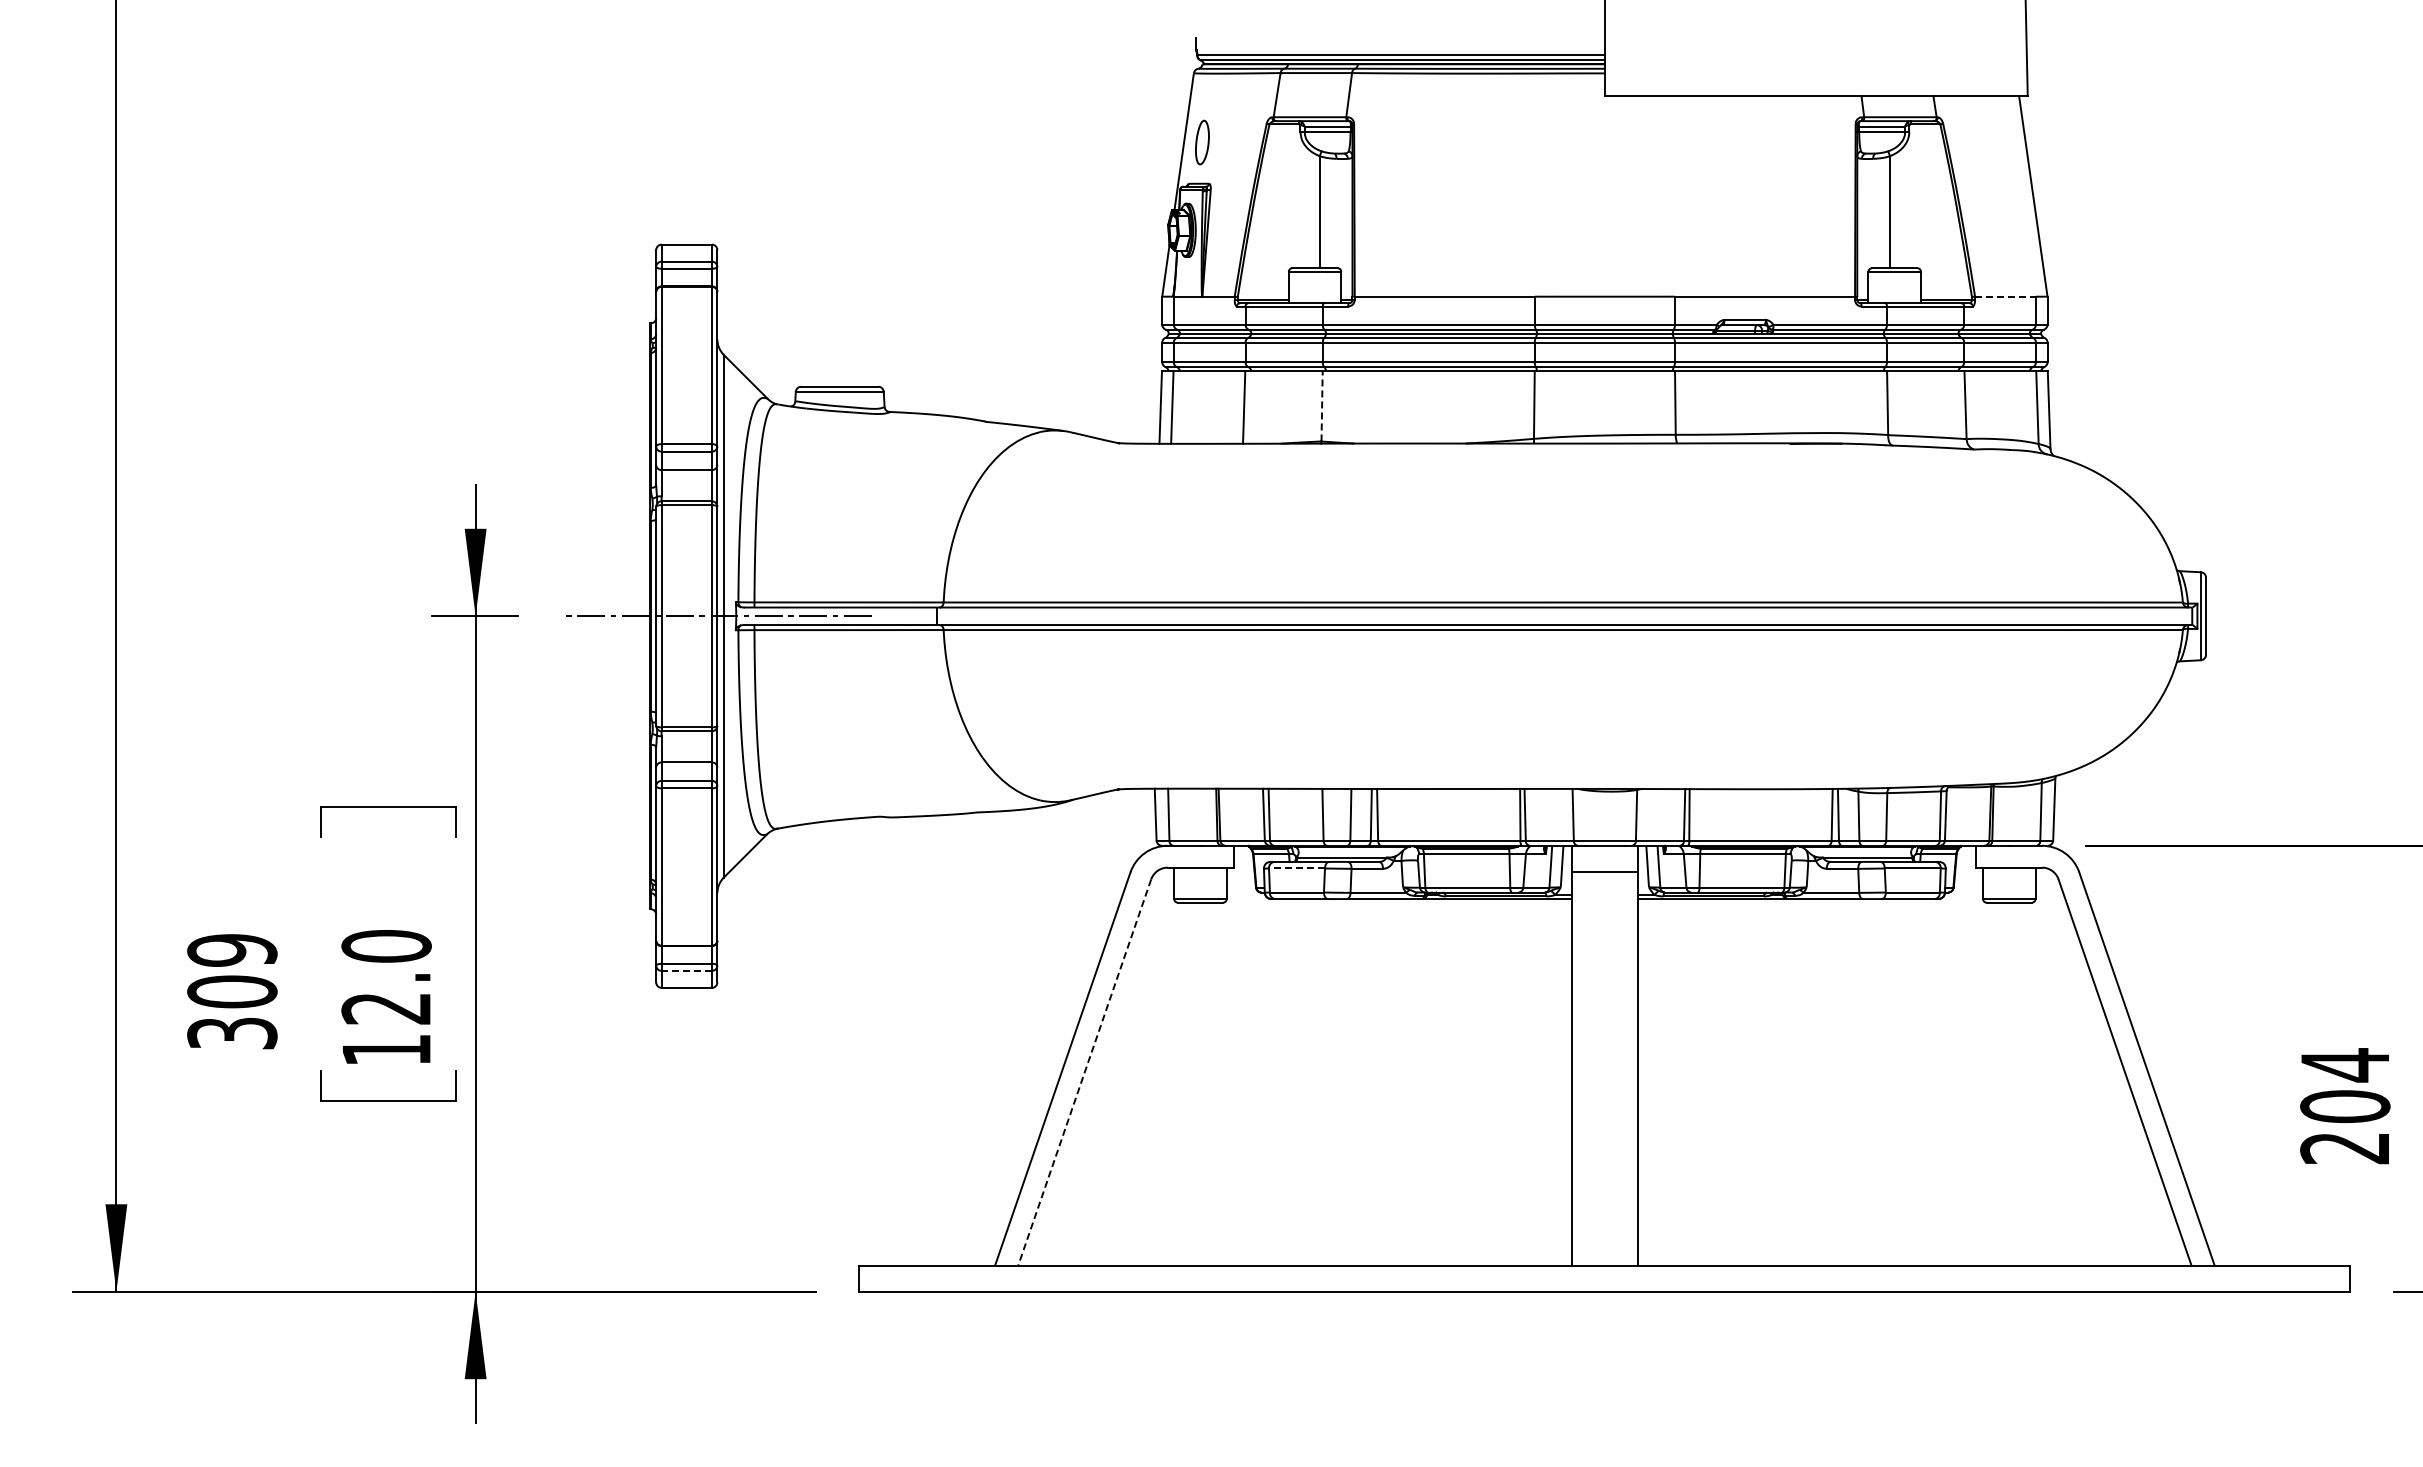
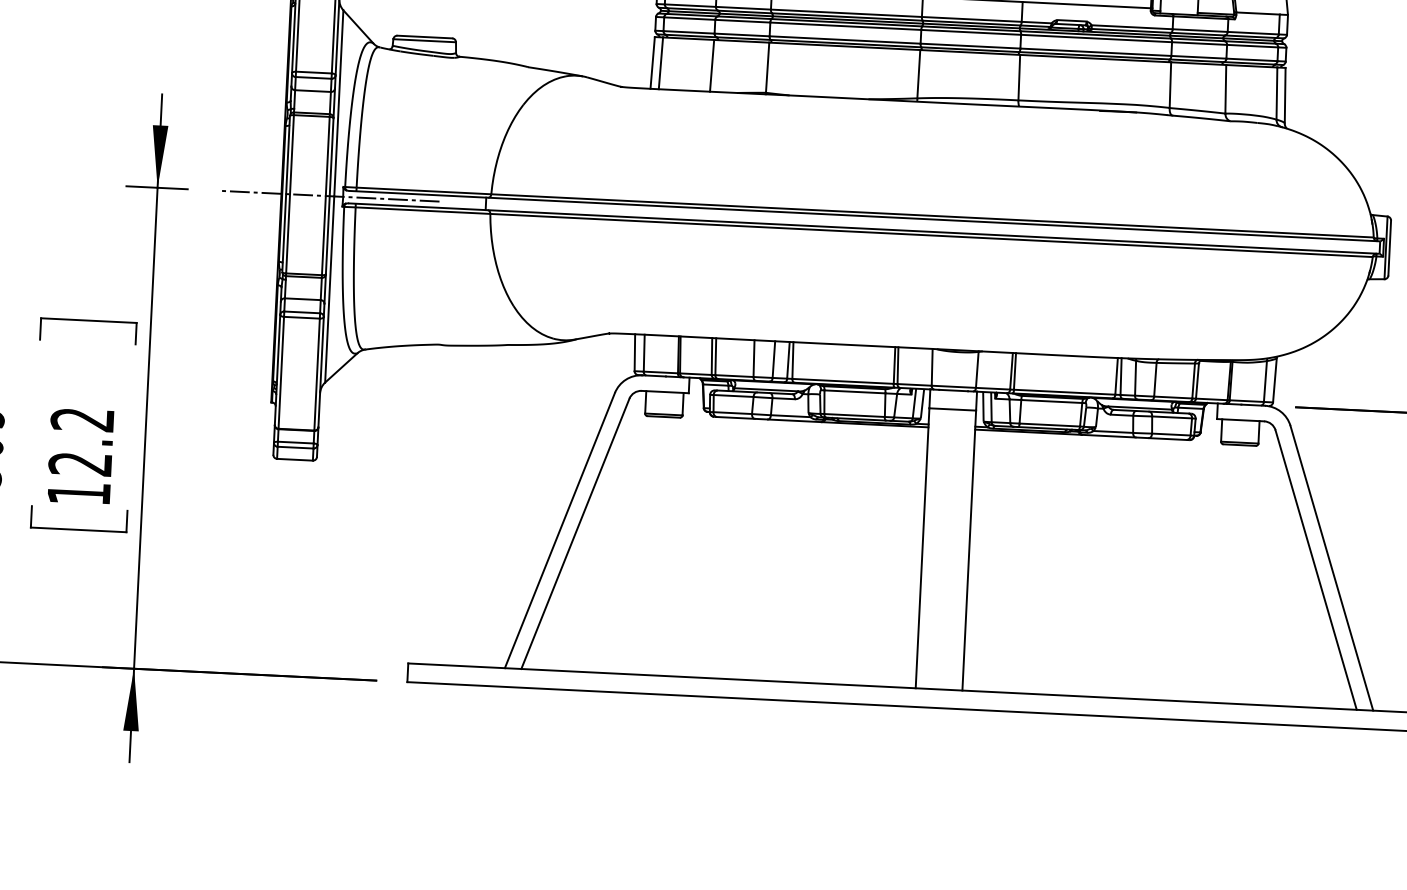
line: (2006, 296) -> (1258, 13), dashed -> solid
line: (1322, 405) -> (767, 67), dashed -> solid
line: (1297, 868) -> (734, 396), dashed -> solid
text: (386, 946) -> (82, 419), 12.0 -> 12.2
line: (686, 970) -> (295, 447), dashed -> solid
line: (1084, 1072) -> (575, 533), dashed -> solid

